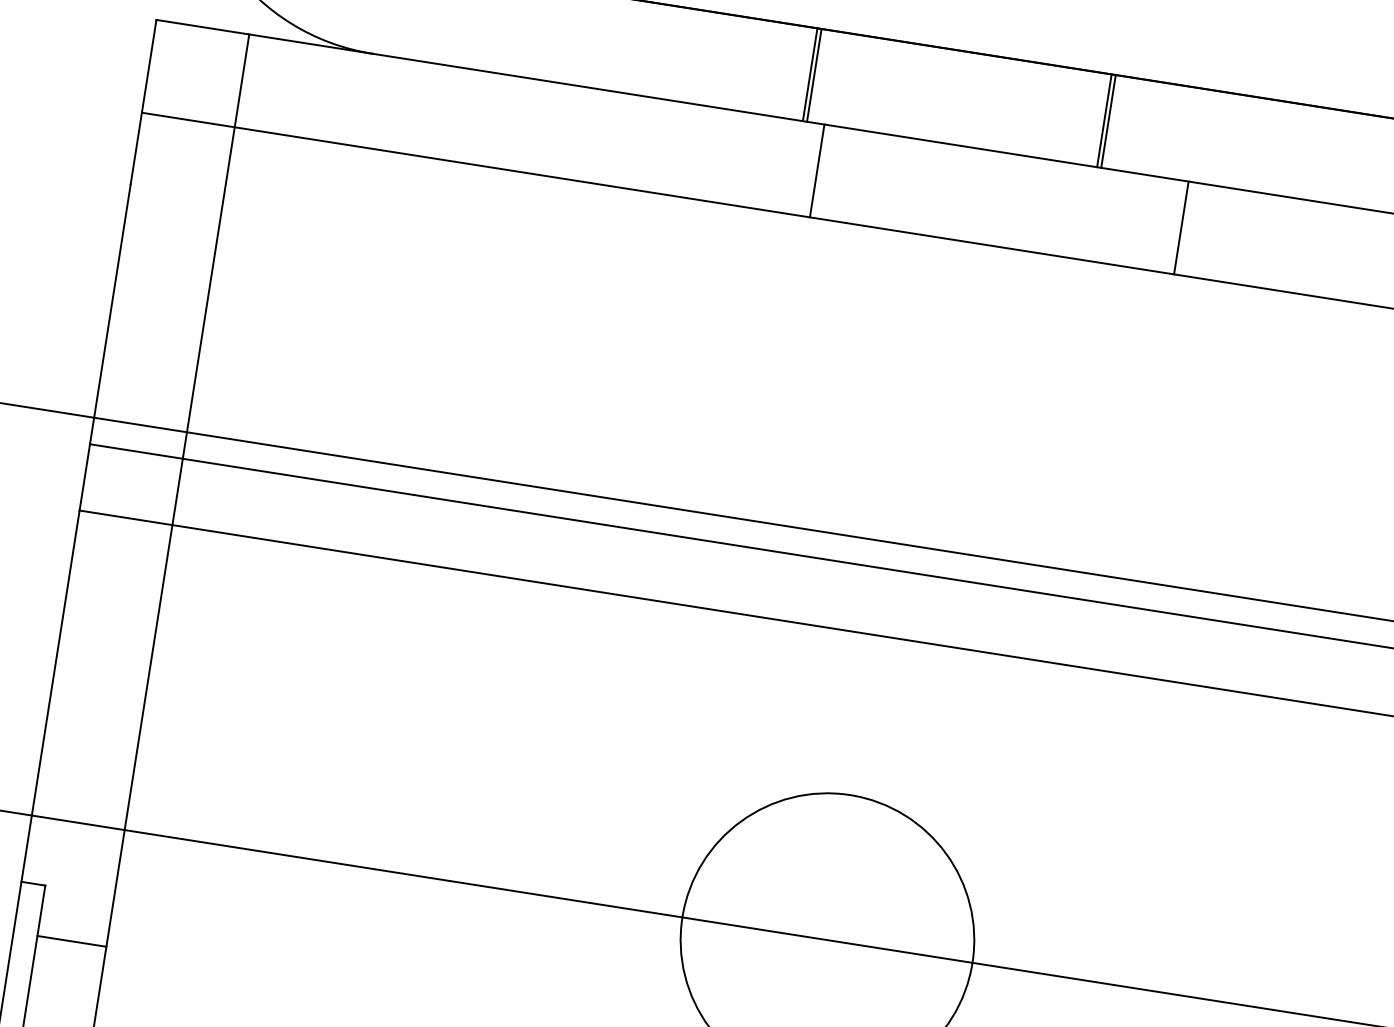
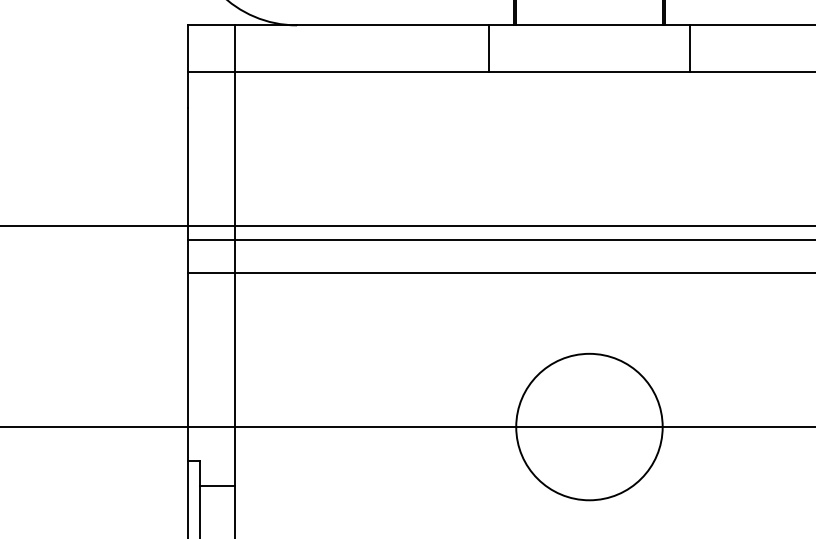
line: (818, 170) -> (489, 48), moved
line: (1180, 227) -> (689, 48), moved

